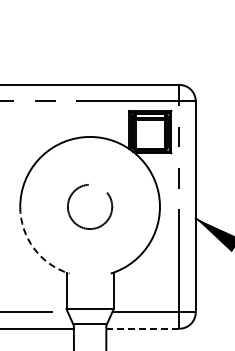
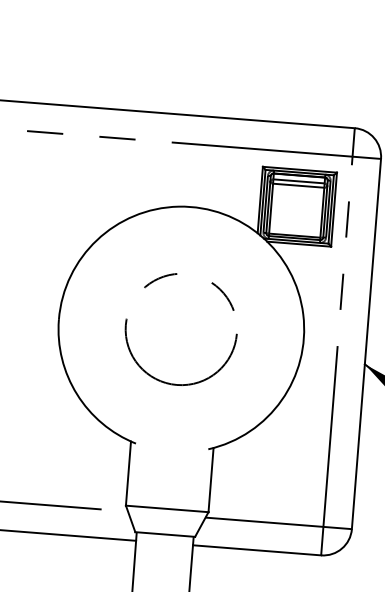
circle: (89, 206) -> (180, 328), size x1.43
arc: (33, 248) -> (76, 394), dashed -> solid
line: (142, 328) -> (256, 549), dashed -> solid

